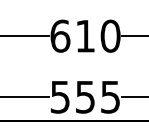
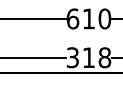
text: (86, 96) -> (89, 57), 555 -> 318

